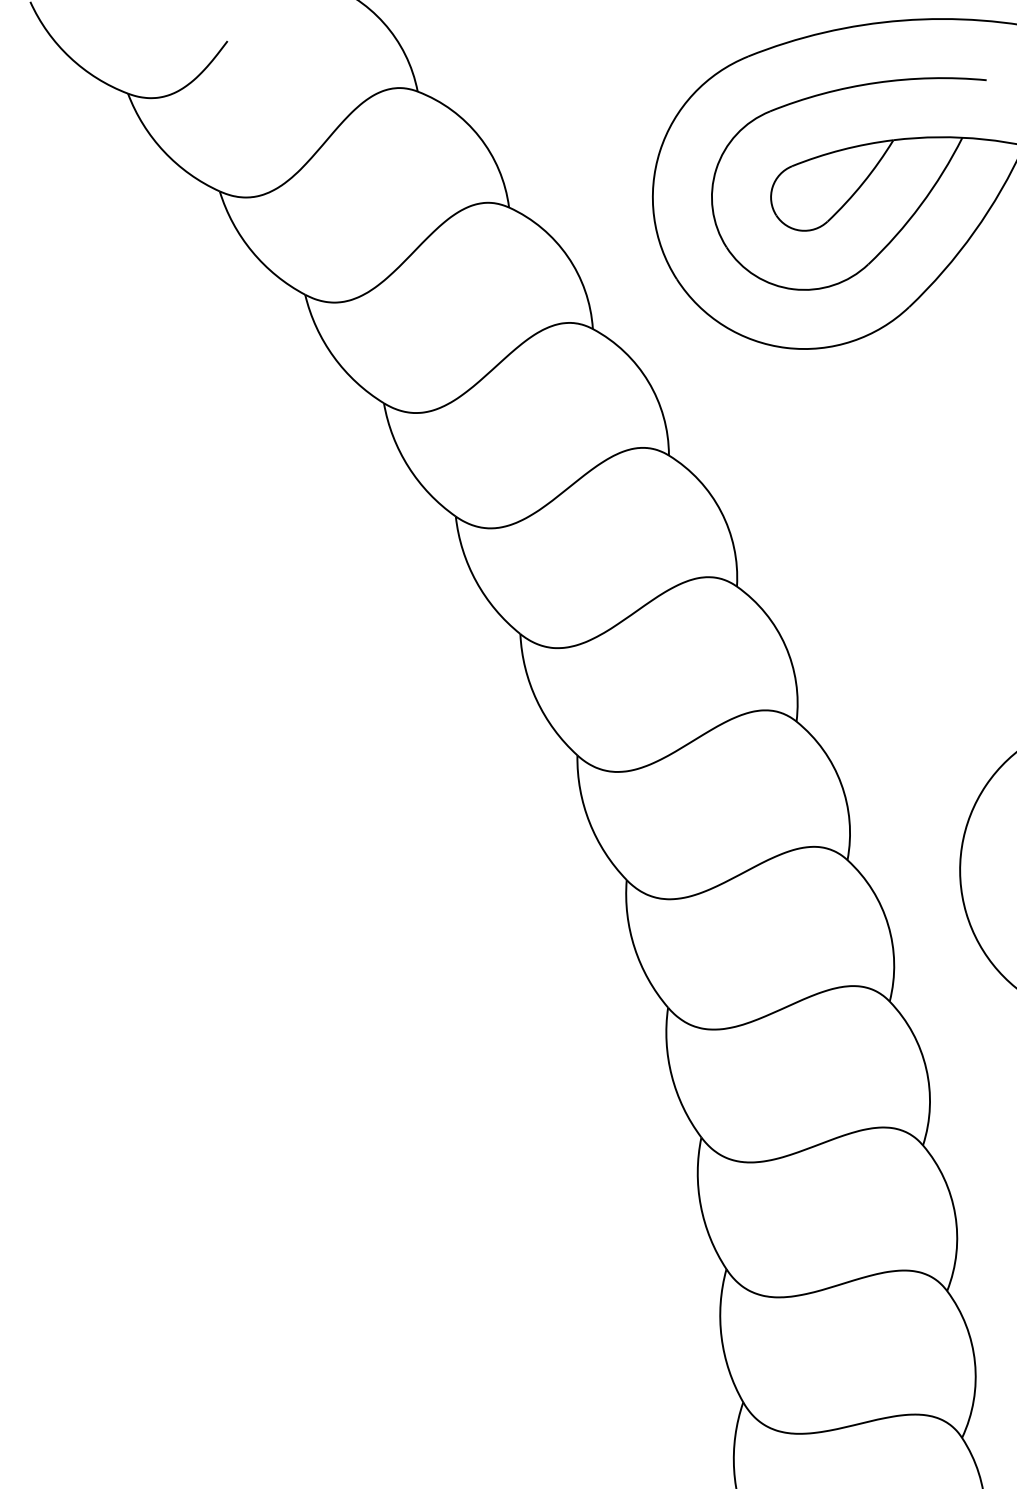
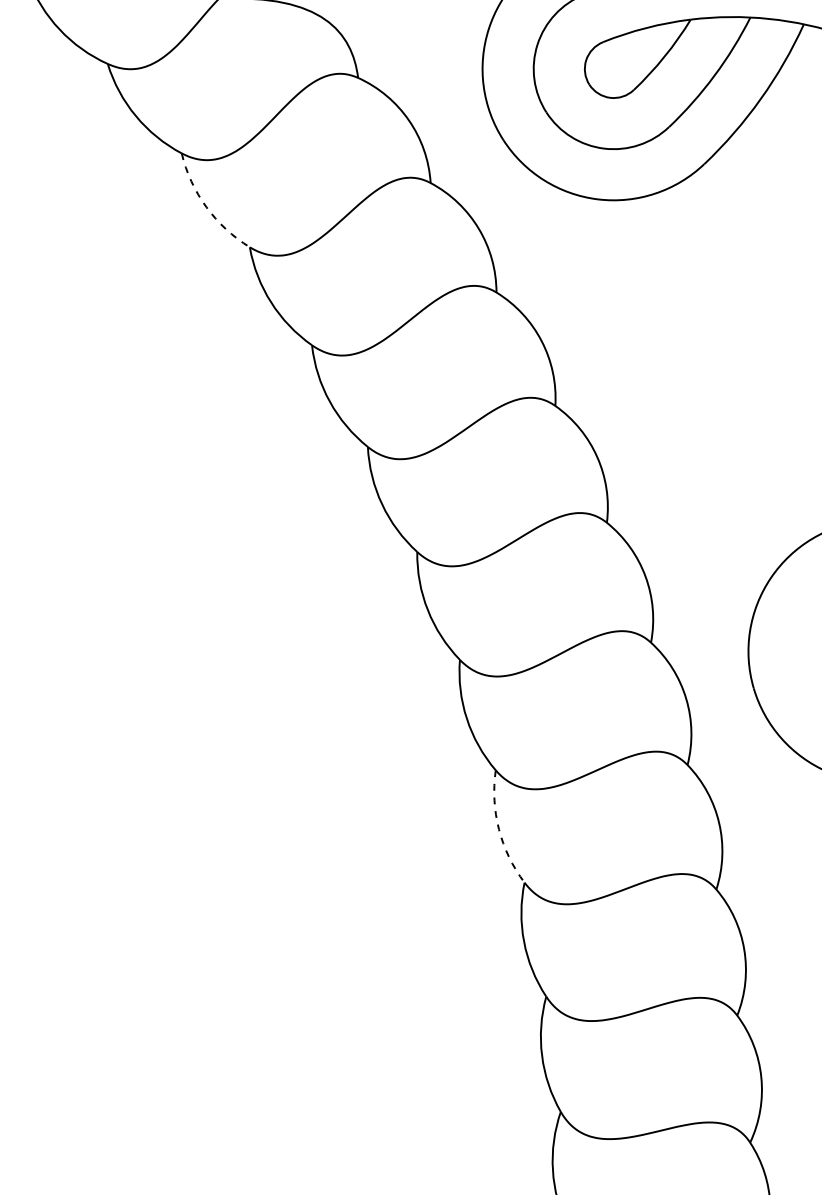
arc: (333, 356) -> (206, 206), solid -> dashed
arc: (671, 1075) -> (498, 829), solid -> dashed

